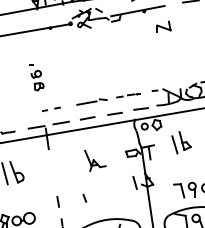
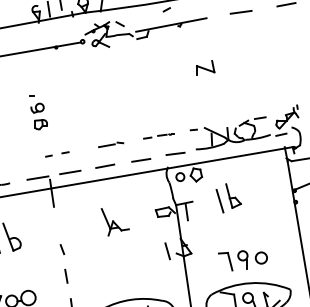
part: (163, 26) -> (205, 67), moved
part: (92, 101) -> (111, 144), size x0.62
line: (84, 198) -> (62, 249), moved

